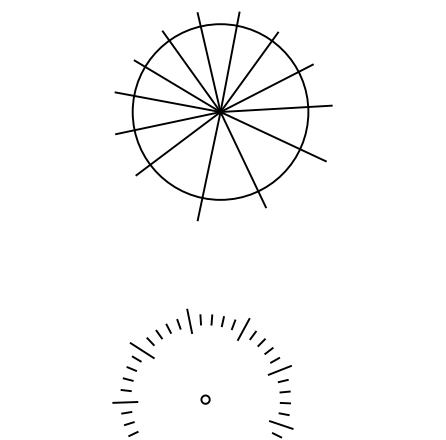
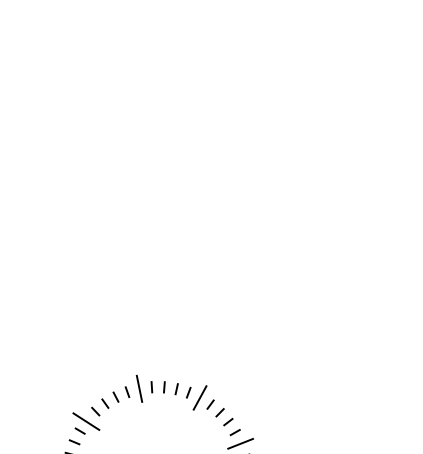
part: (223, 116) -> (177, 159), removed

